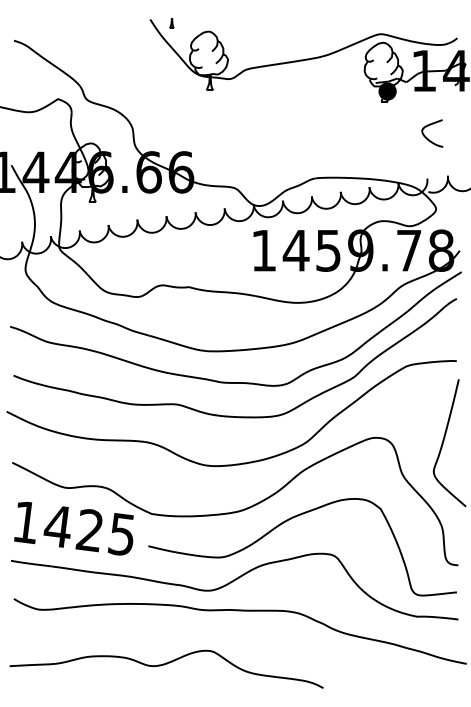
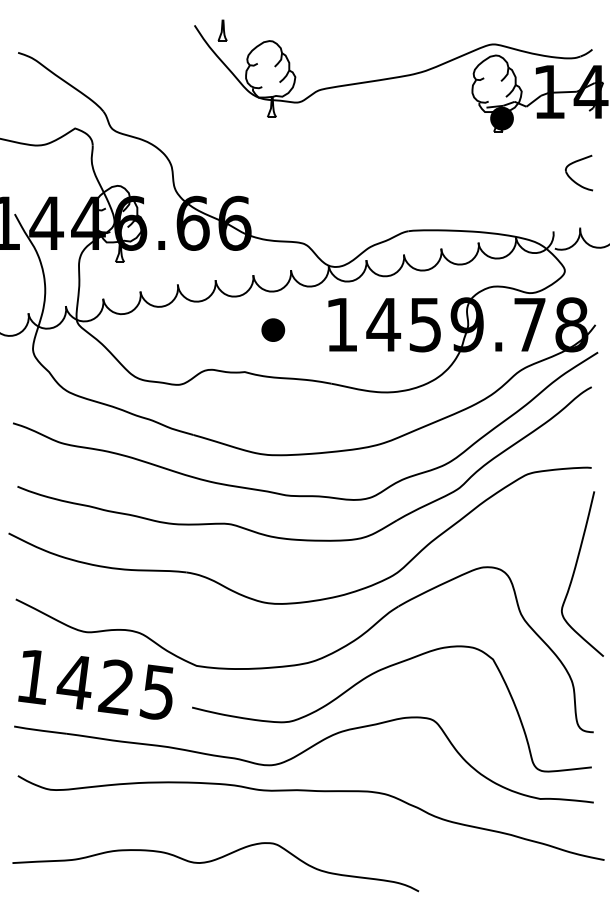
part: (171, 23) -> (222, 30), size x1.67
part: (427, 137) -> (572, 178), moved
part: (211, 254) -> (273, 329), added

